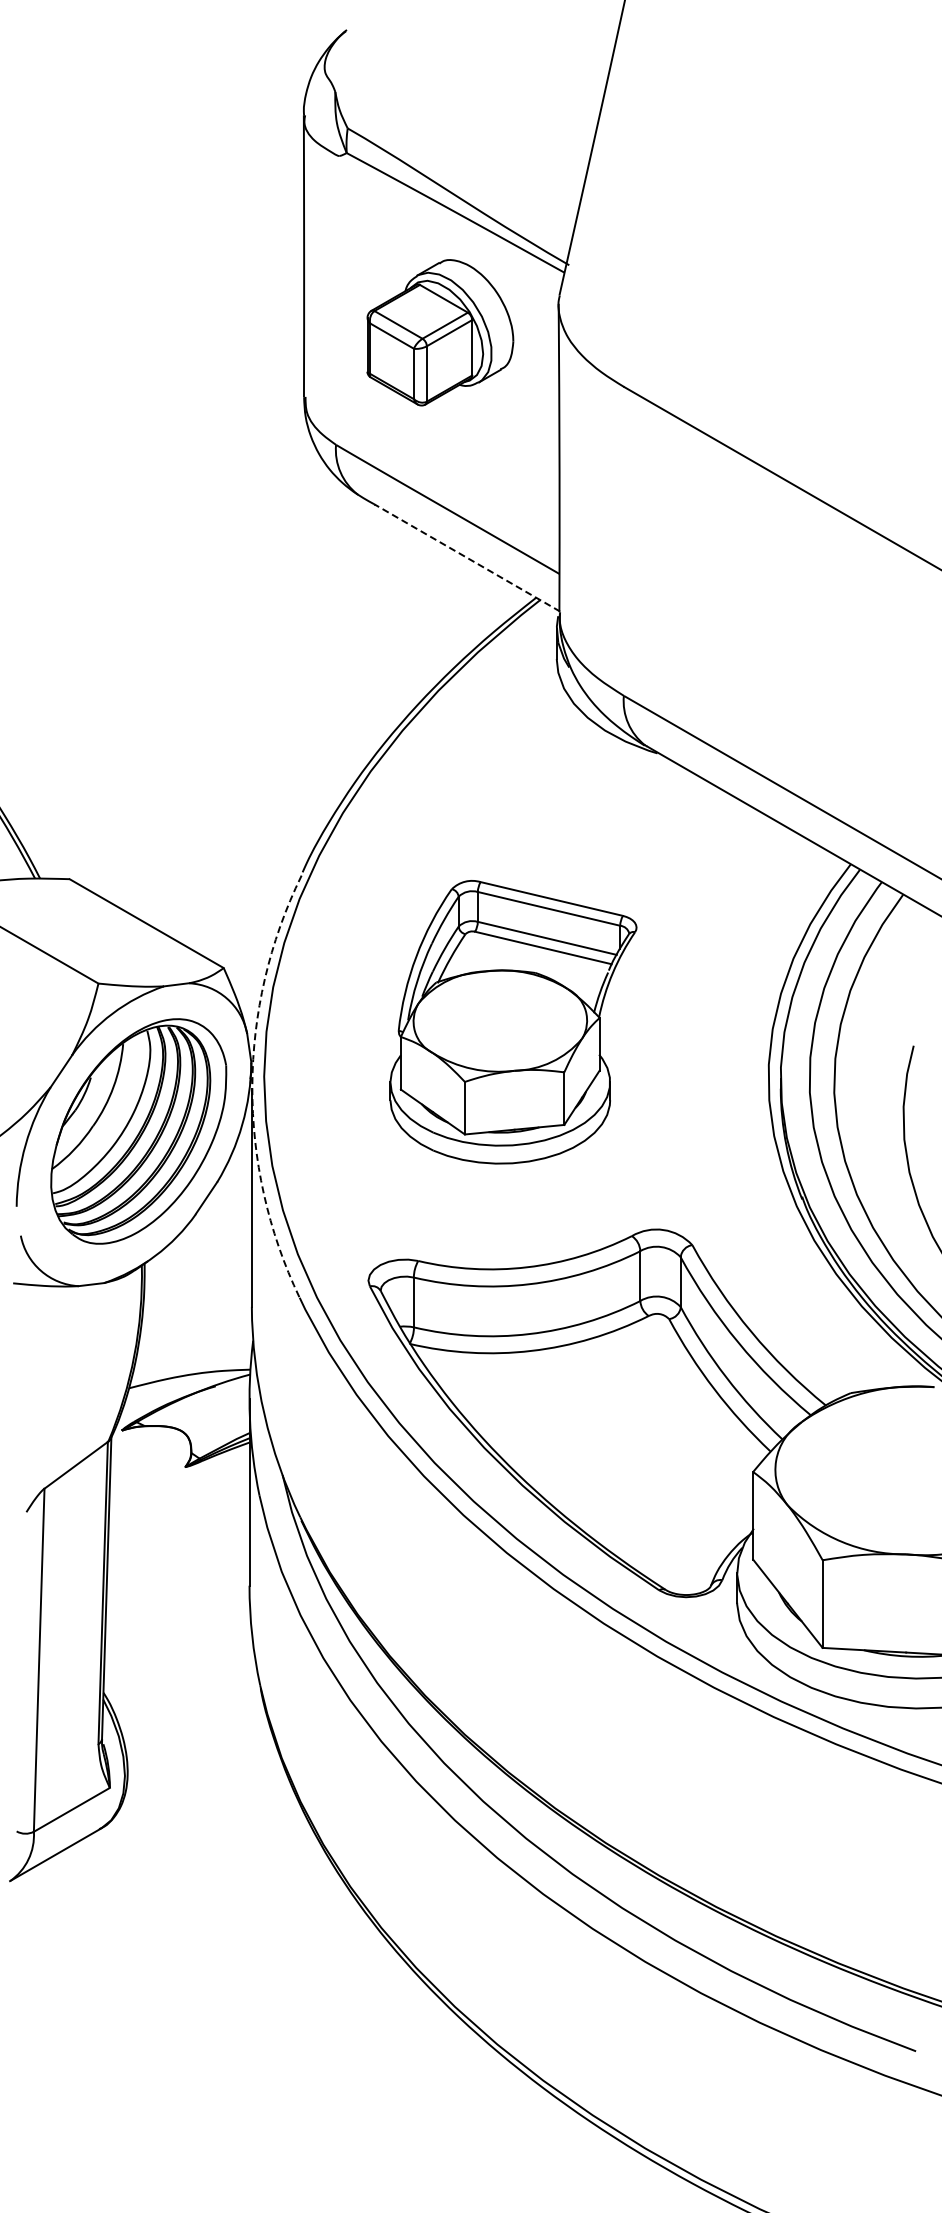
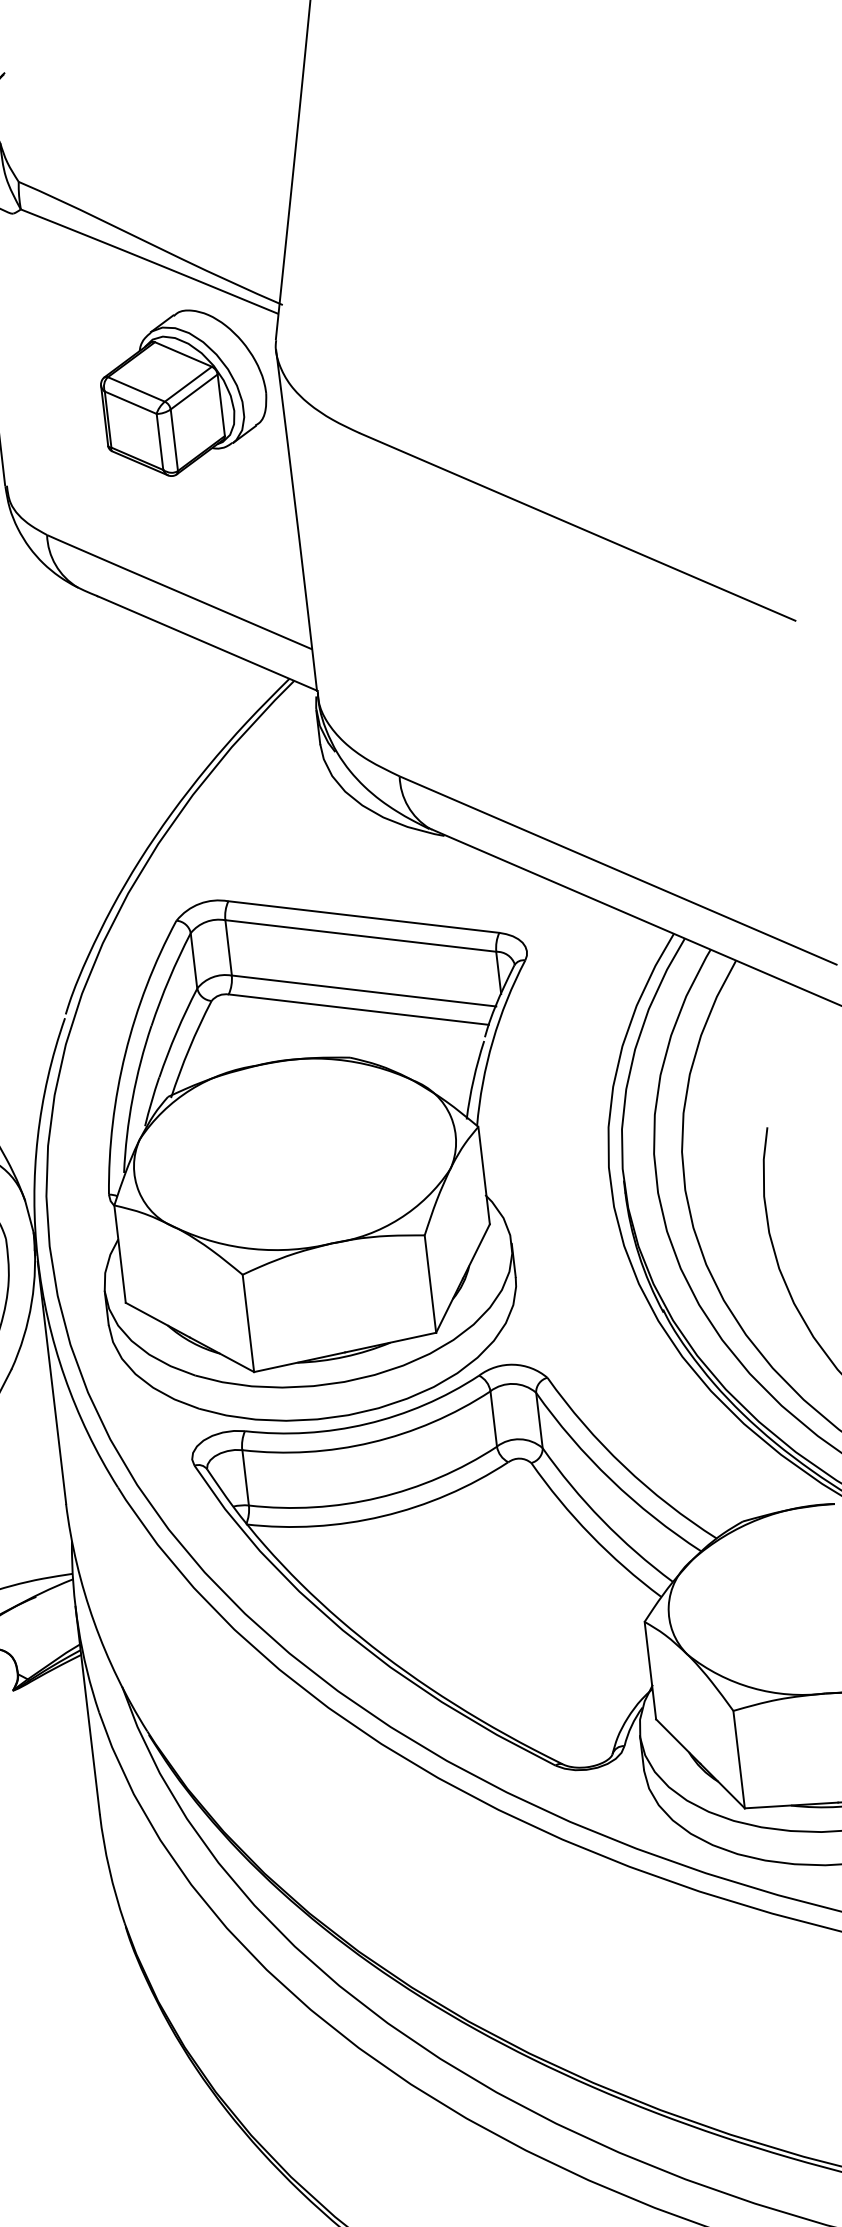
part: (440, 332) -> (184, 392), moved
line: (466, 557) -> (206, 643), dashed -> solid
part: (513, 1021) -> (319, 1152), size x1.67
arc: (252, 1086) -> (38, 1258), dashed -> solid

